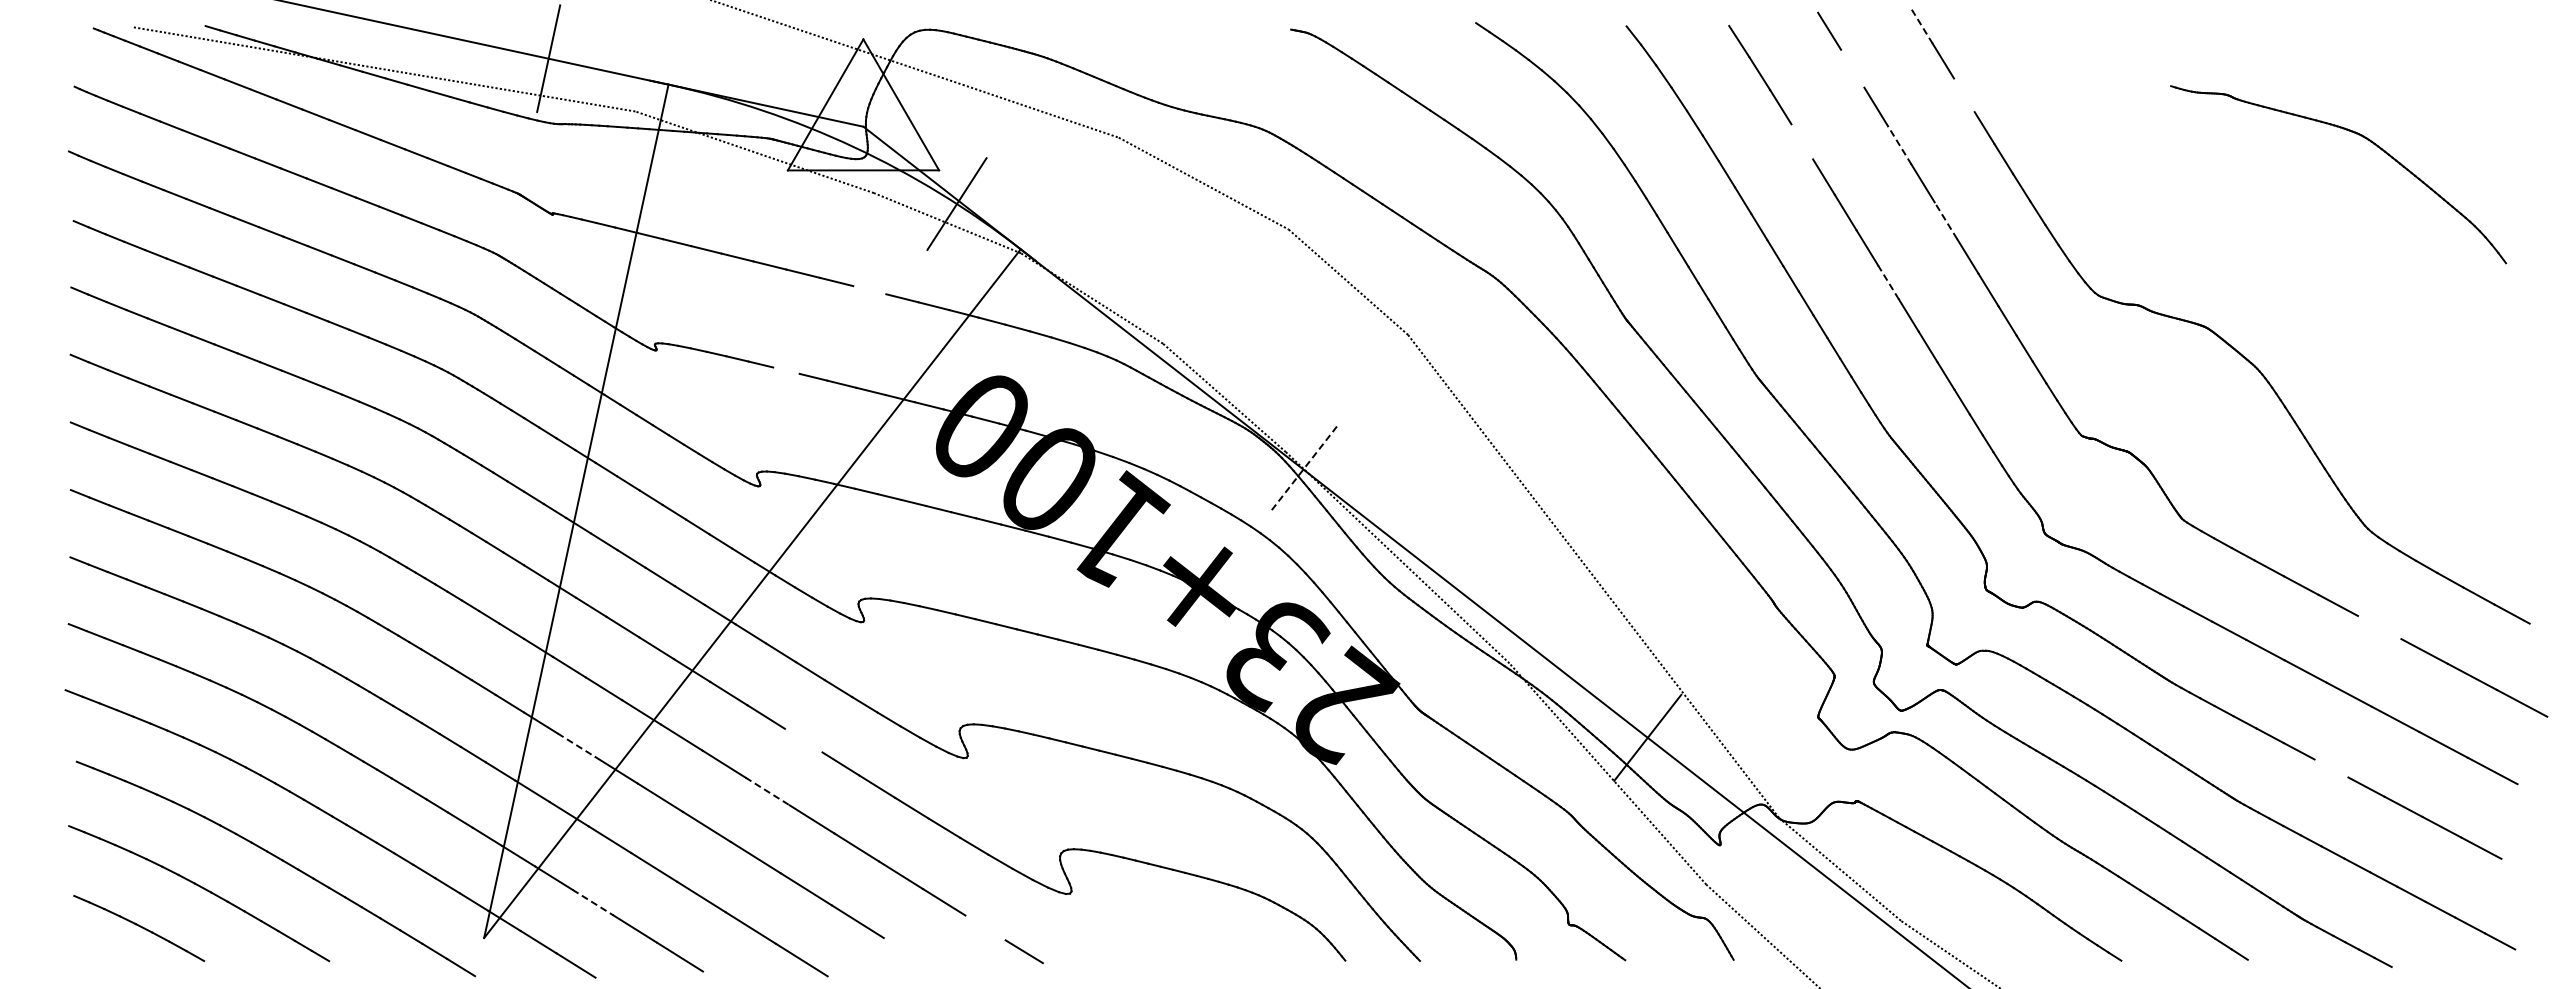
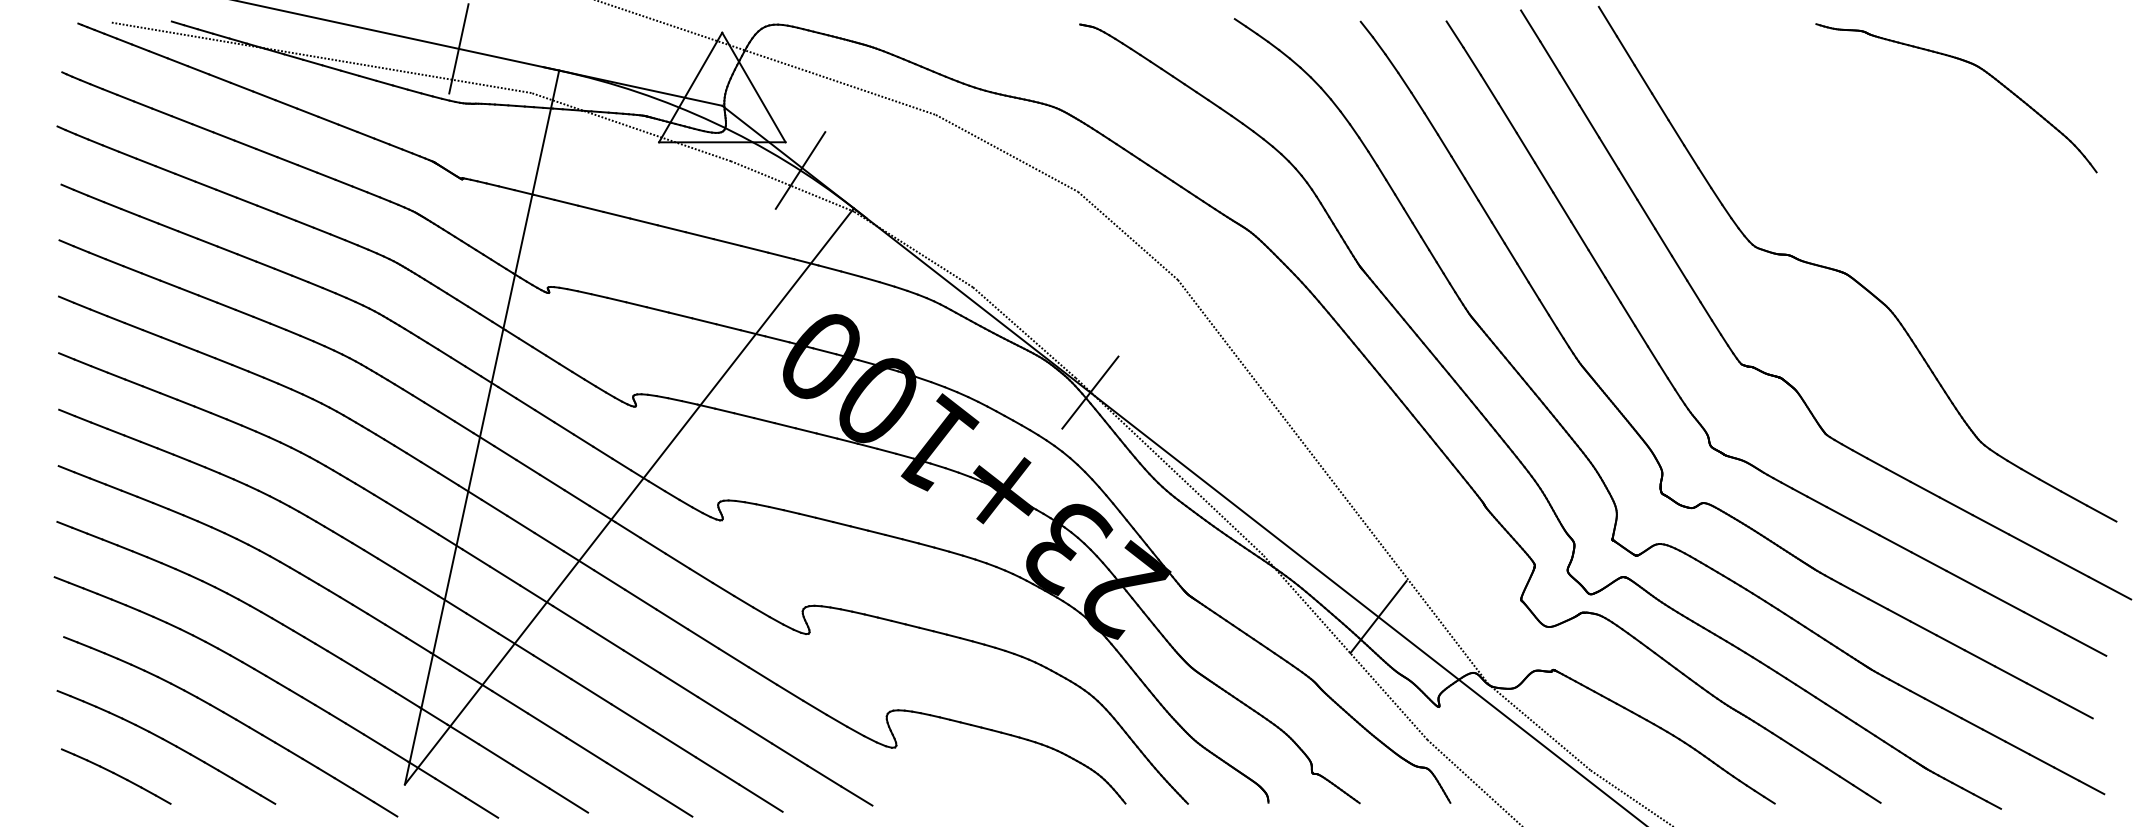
line: (1921, 26) -> (1607, 21), dashed -> solid
line: (1852, 68) -> (1549, 57), added
line: (1964, 95) -> (1643, 79), added
part: (2358, 135) -> (1973, 65), moved
line: (1802, 141) -> (1507, 118), added
line: (1899, 145) -> (1589, 121), dashed -> solid
line: (1945, 220) -> (1627, 184), dashed -> solid
line: (1888, 282) -> (1579, 236), dashed -> solid
line: (869, 290) -> (727, 242), added
line: (786, 370) -> (657, 309), added
line: (1303, 469) -> (1090, 392), dashed -> solid
line: (2379, 627) -> (1990, 524), added
line: (803, 740) -> (672, 619), added
line: (577, 745) -> (483, 623), dashed -> solid
line: (2331, 768) -> (1950, 642), added
line: (768, 791) -> (642, 661), dashed -> solid
line: (593, 902) -> (496, 754), dashed -> solid
line: (985, 927) -> (824, 775), added
line: (909, 954) -> (760, 798), added

